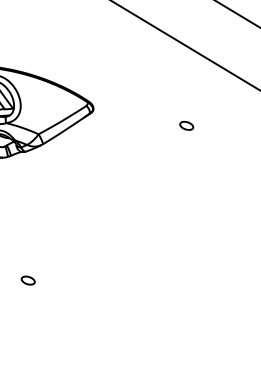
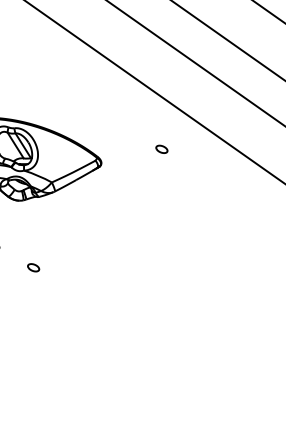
part: (186, 124) -> (161, 148), moved
part: (28, 280) -> (33, 267), moved

